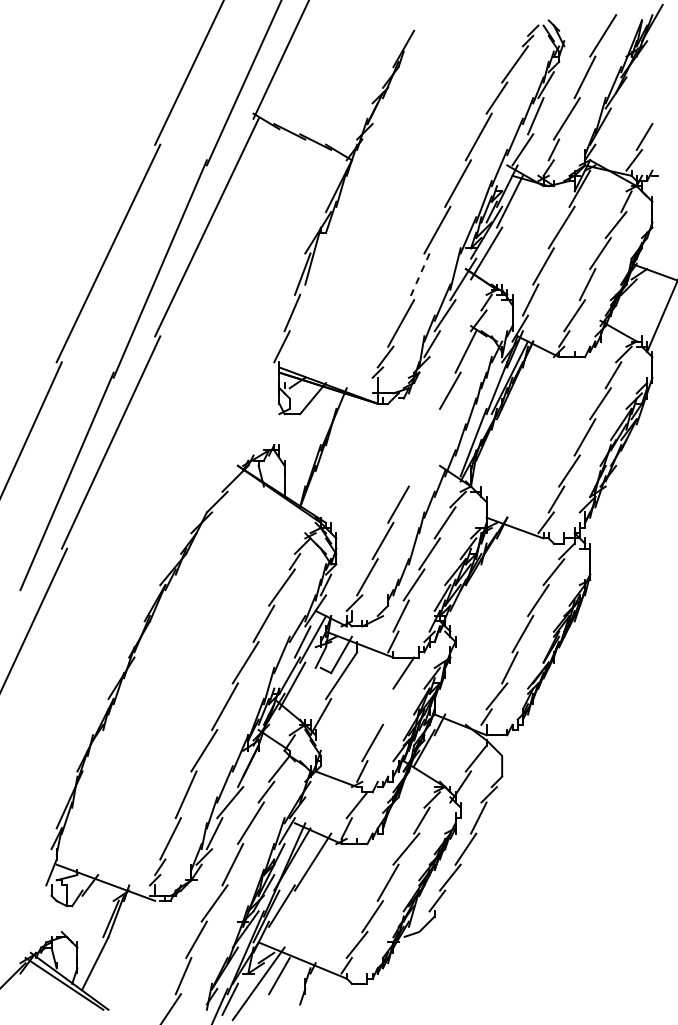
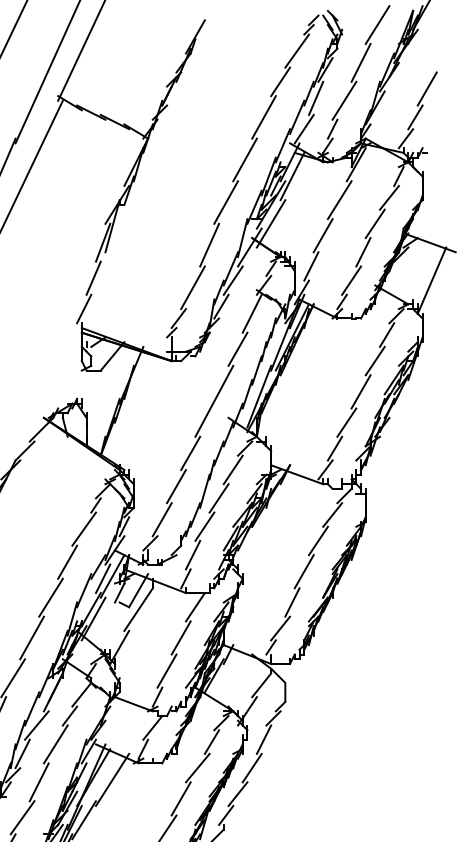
line: (657, 105) -> (427, 88), added
line: (419, 276) -> (209, 244), dashed -> solid
line: (424, 447) -> (214, 401), added
line: (387, 706) -> (180, 637), added

